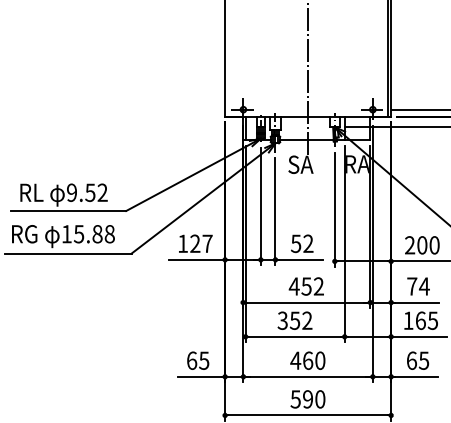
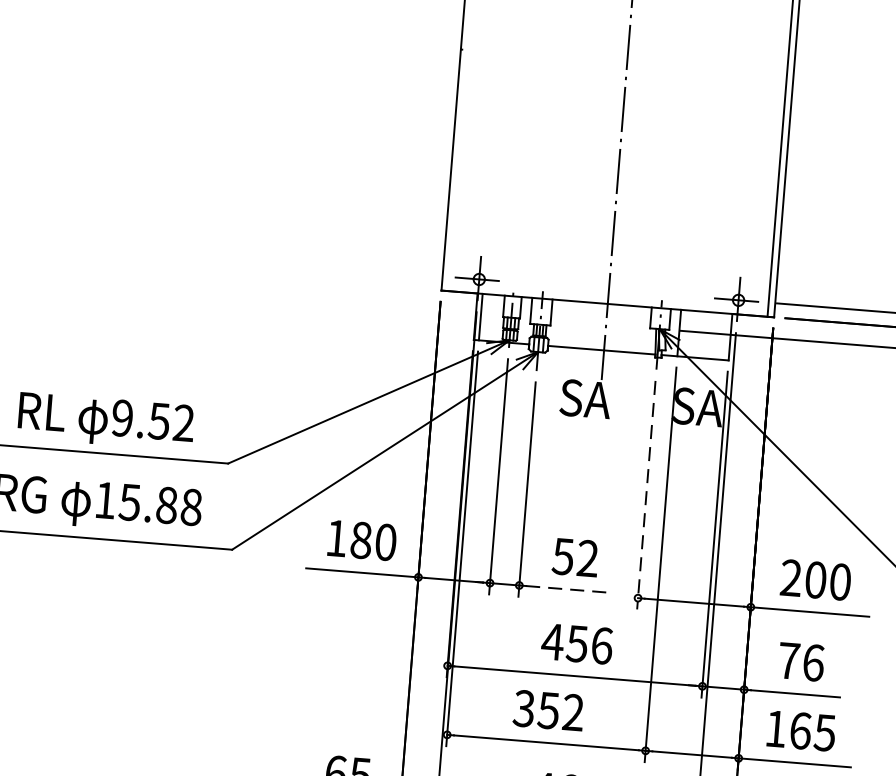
text: (357, 164) -> (699, 407), RA -> SA
line: (334, 210) -> (645, 496), solid -> dashed
text: (201, 243) -> (373, 540), 127 -> 180
line: (300, 259) -> (569, 588), solid -> dashed
text: (318, 286) -> (601, 645), 452 -> 456
text: (423, 286) -> (811, 662), 74 -> 76

